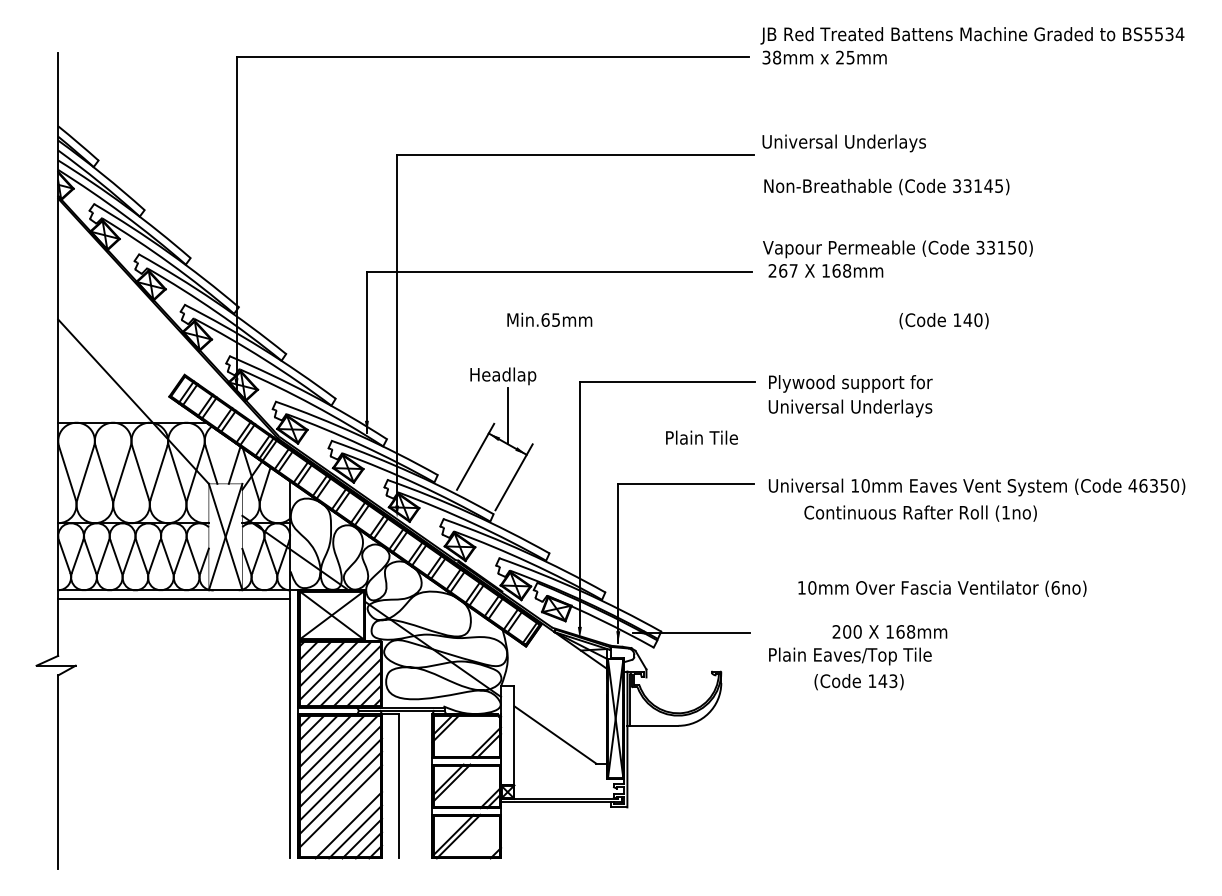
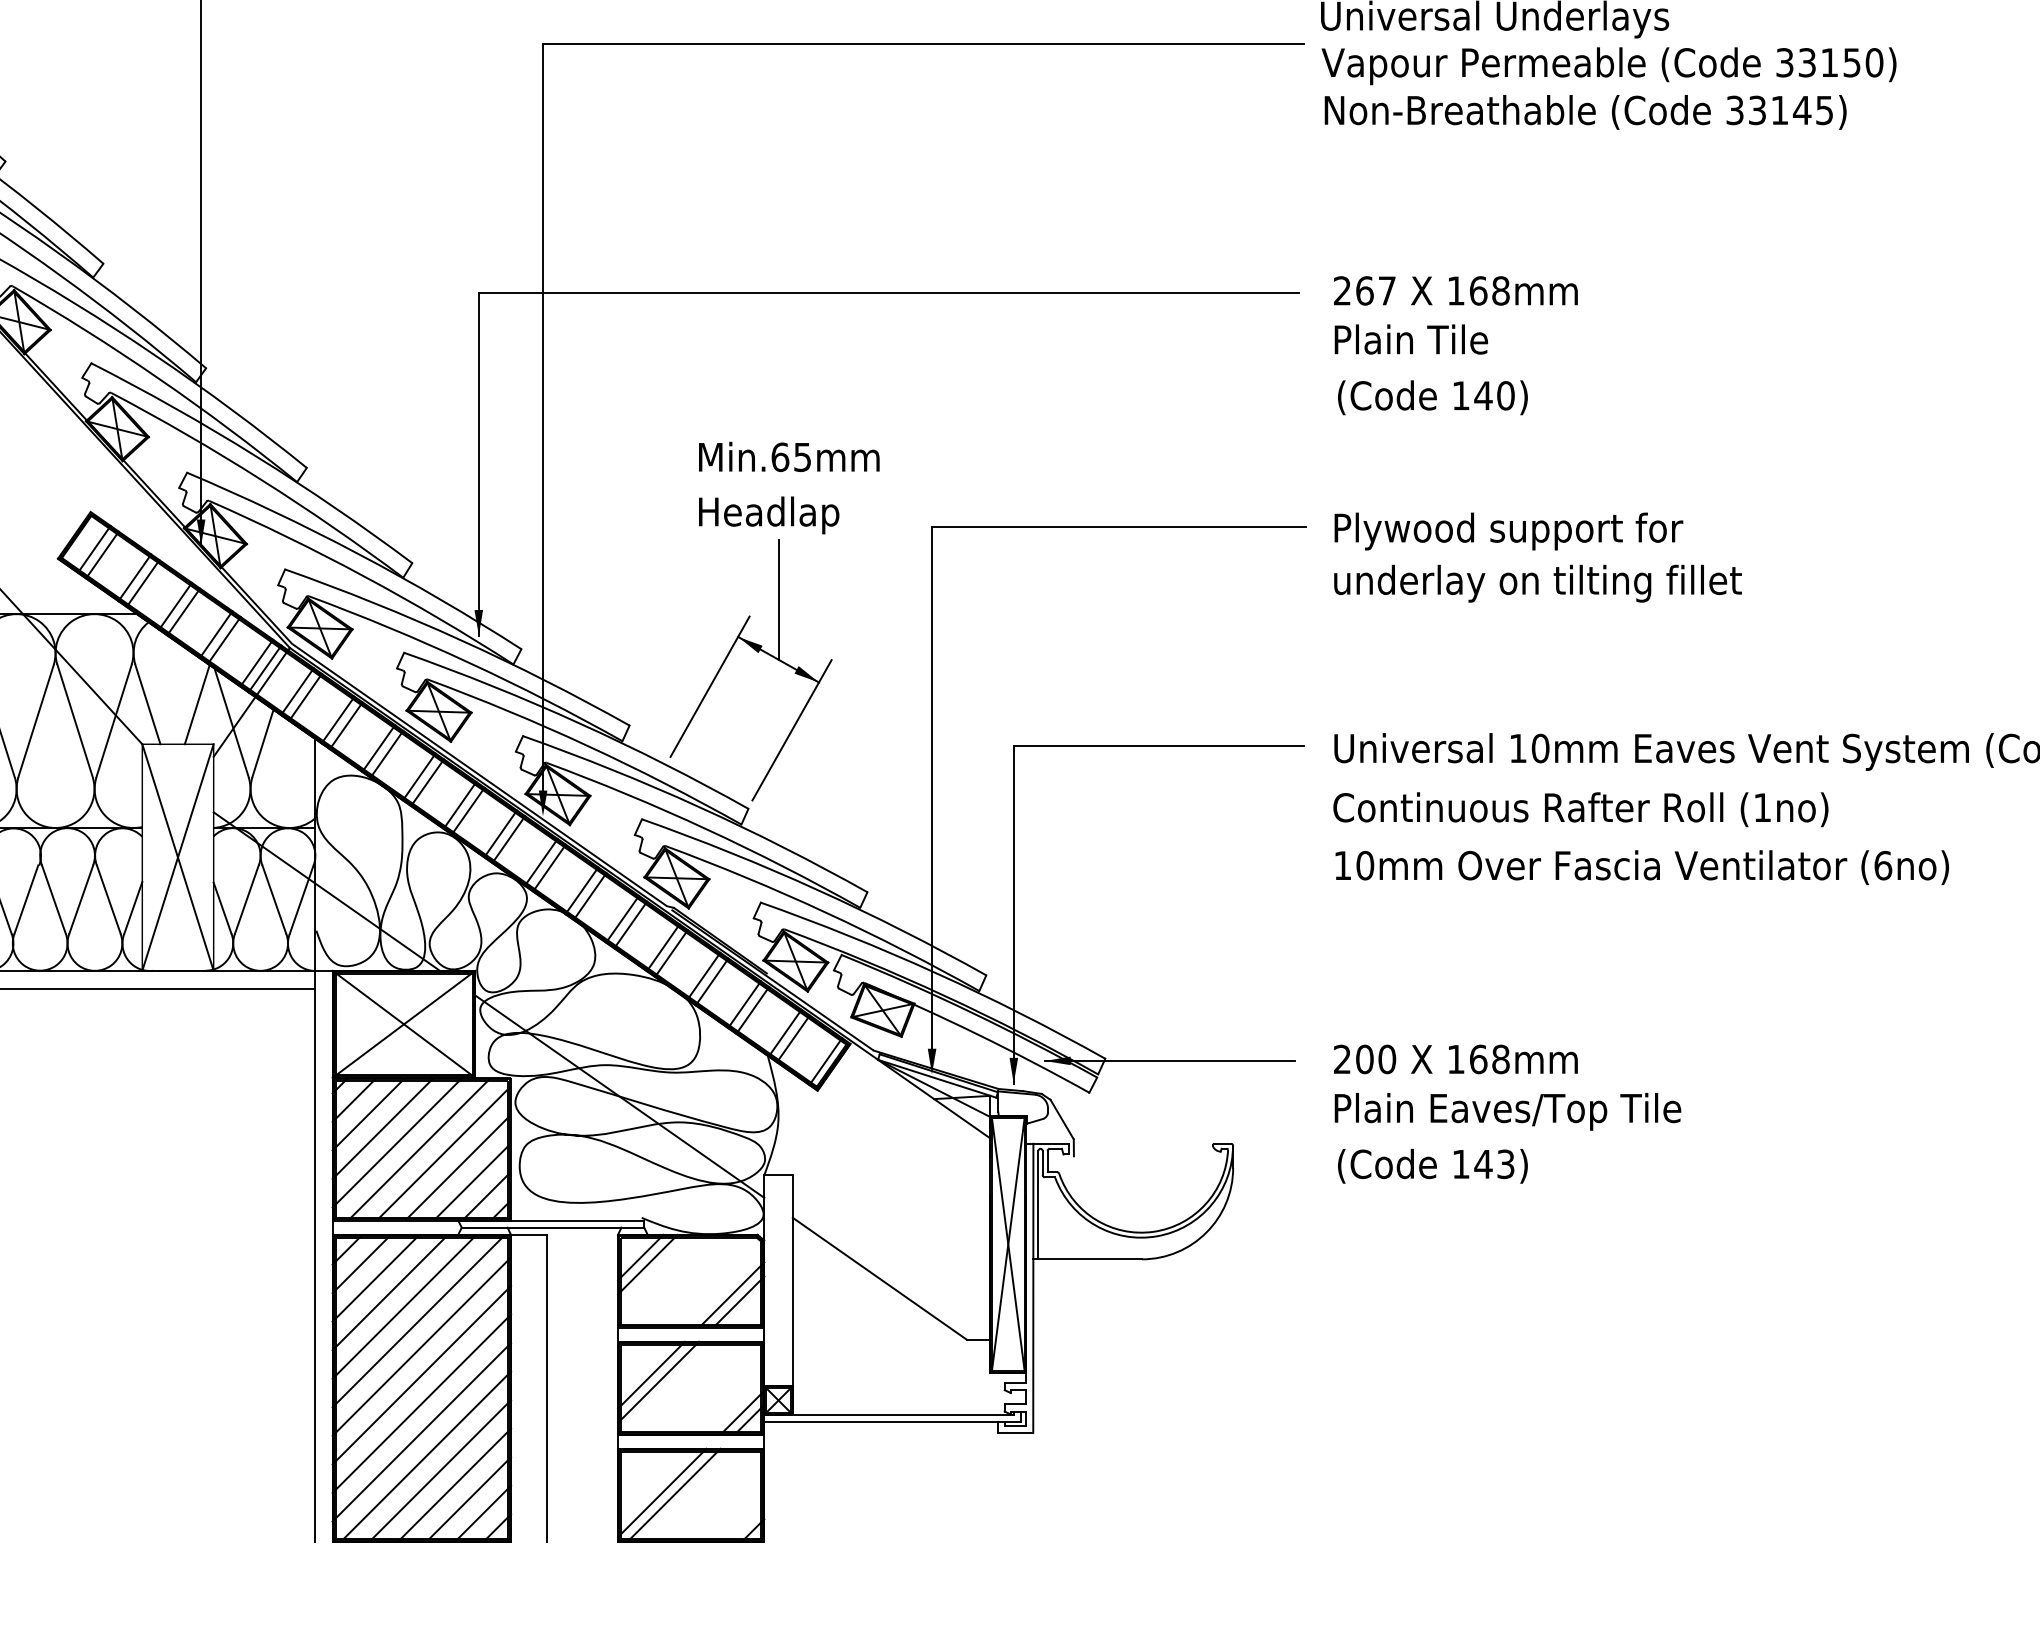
text: (897, 249) -> (1608, 66), moved
text: (549, 319) -> (788, 456), moved
text: (943, 321) -> (1431, 398), moved
text: (864, 408) -> (1538, 583), Universal Underlays -> underlay on tilting fillet
text: (701, 437) -> (1410, 338), moved
text: (920, 513) -> (1580, 809), moved
text: (942, 588) -> (1642, 866), moved
text: (889, 631) -> (1454, 1058), moved
text: (858, 682) -> (1431, 1167), moved
line: (342, 818) -> (426, 1456), added

